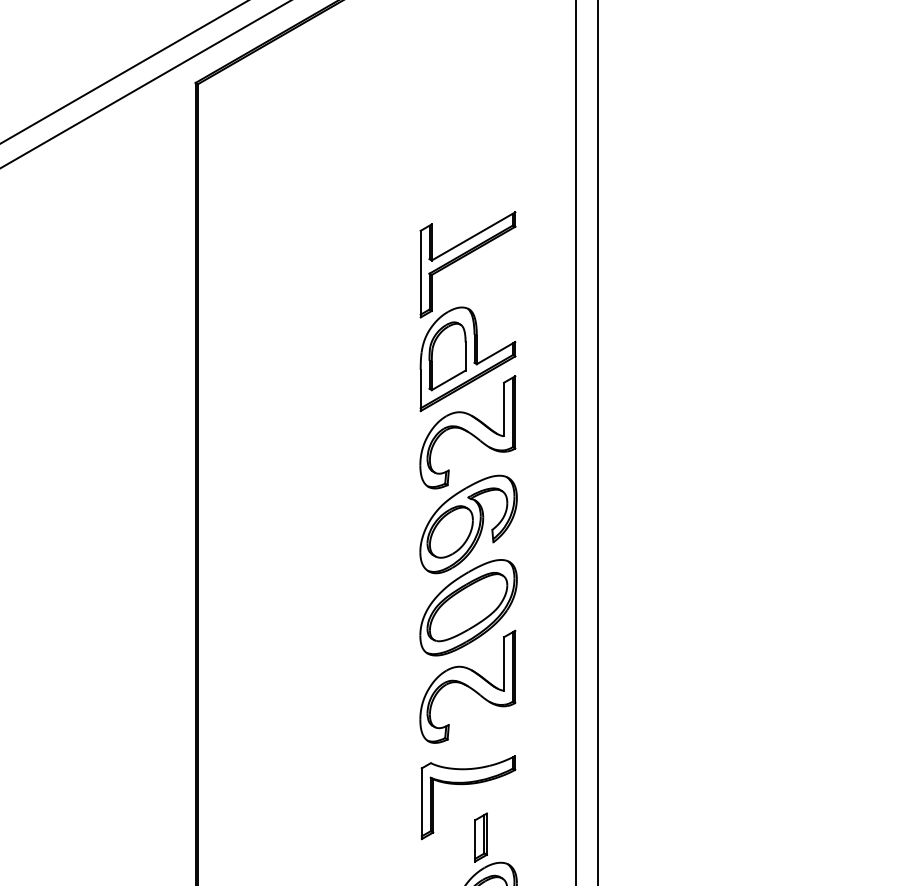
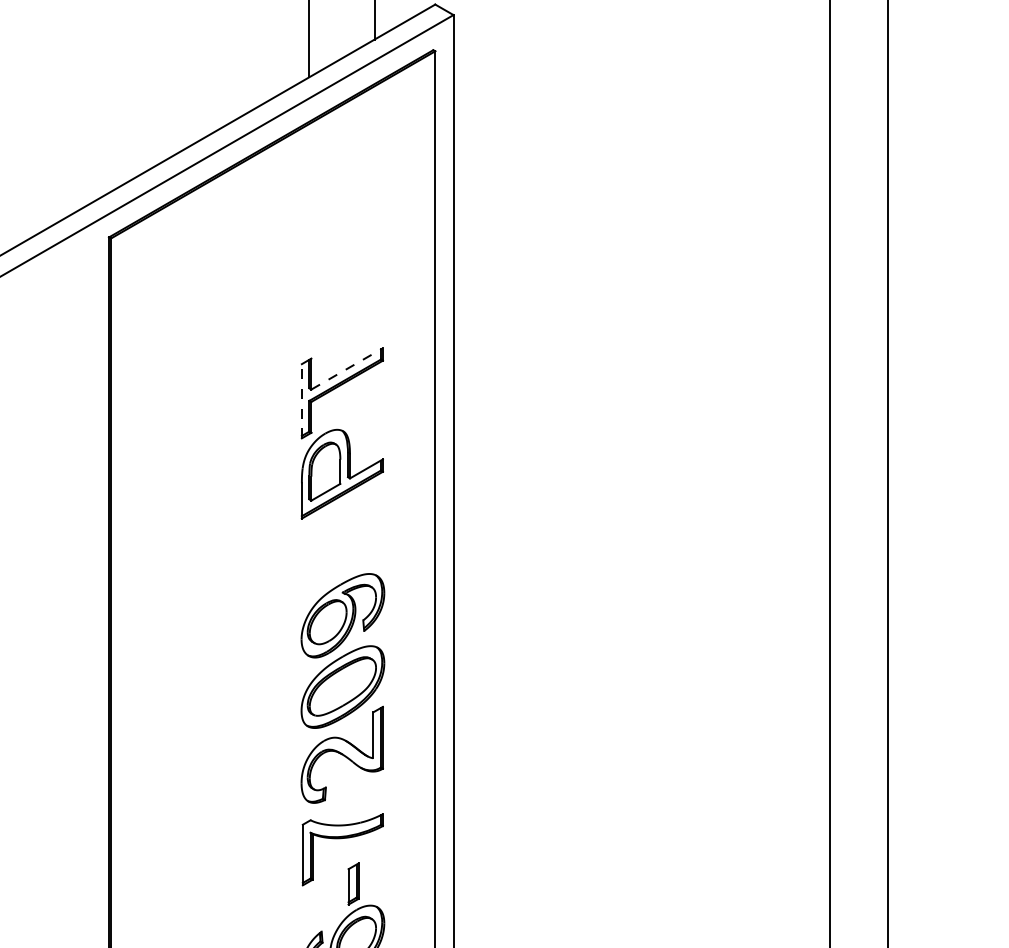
line: (473, 235) -> (347, 368), solid -> dashed
line: (420, 273) -> (301, 400), solid -> dashed
part: (466, 431) -> (341, 536), removed

